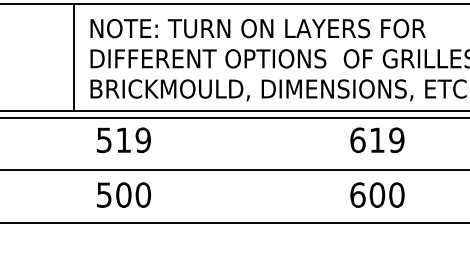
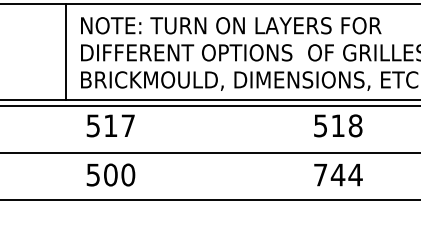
text: (143, 139) -> (128, 125), 519 -> 517
text: (377, 139) -> (338, 125), 619 -> 518
text: (377, 194) -> (338, 174), 600 -> 744

